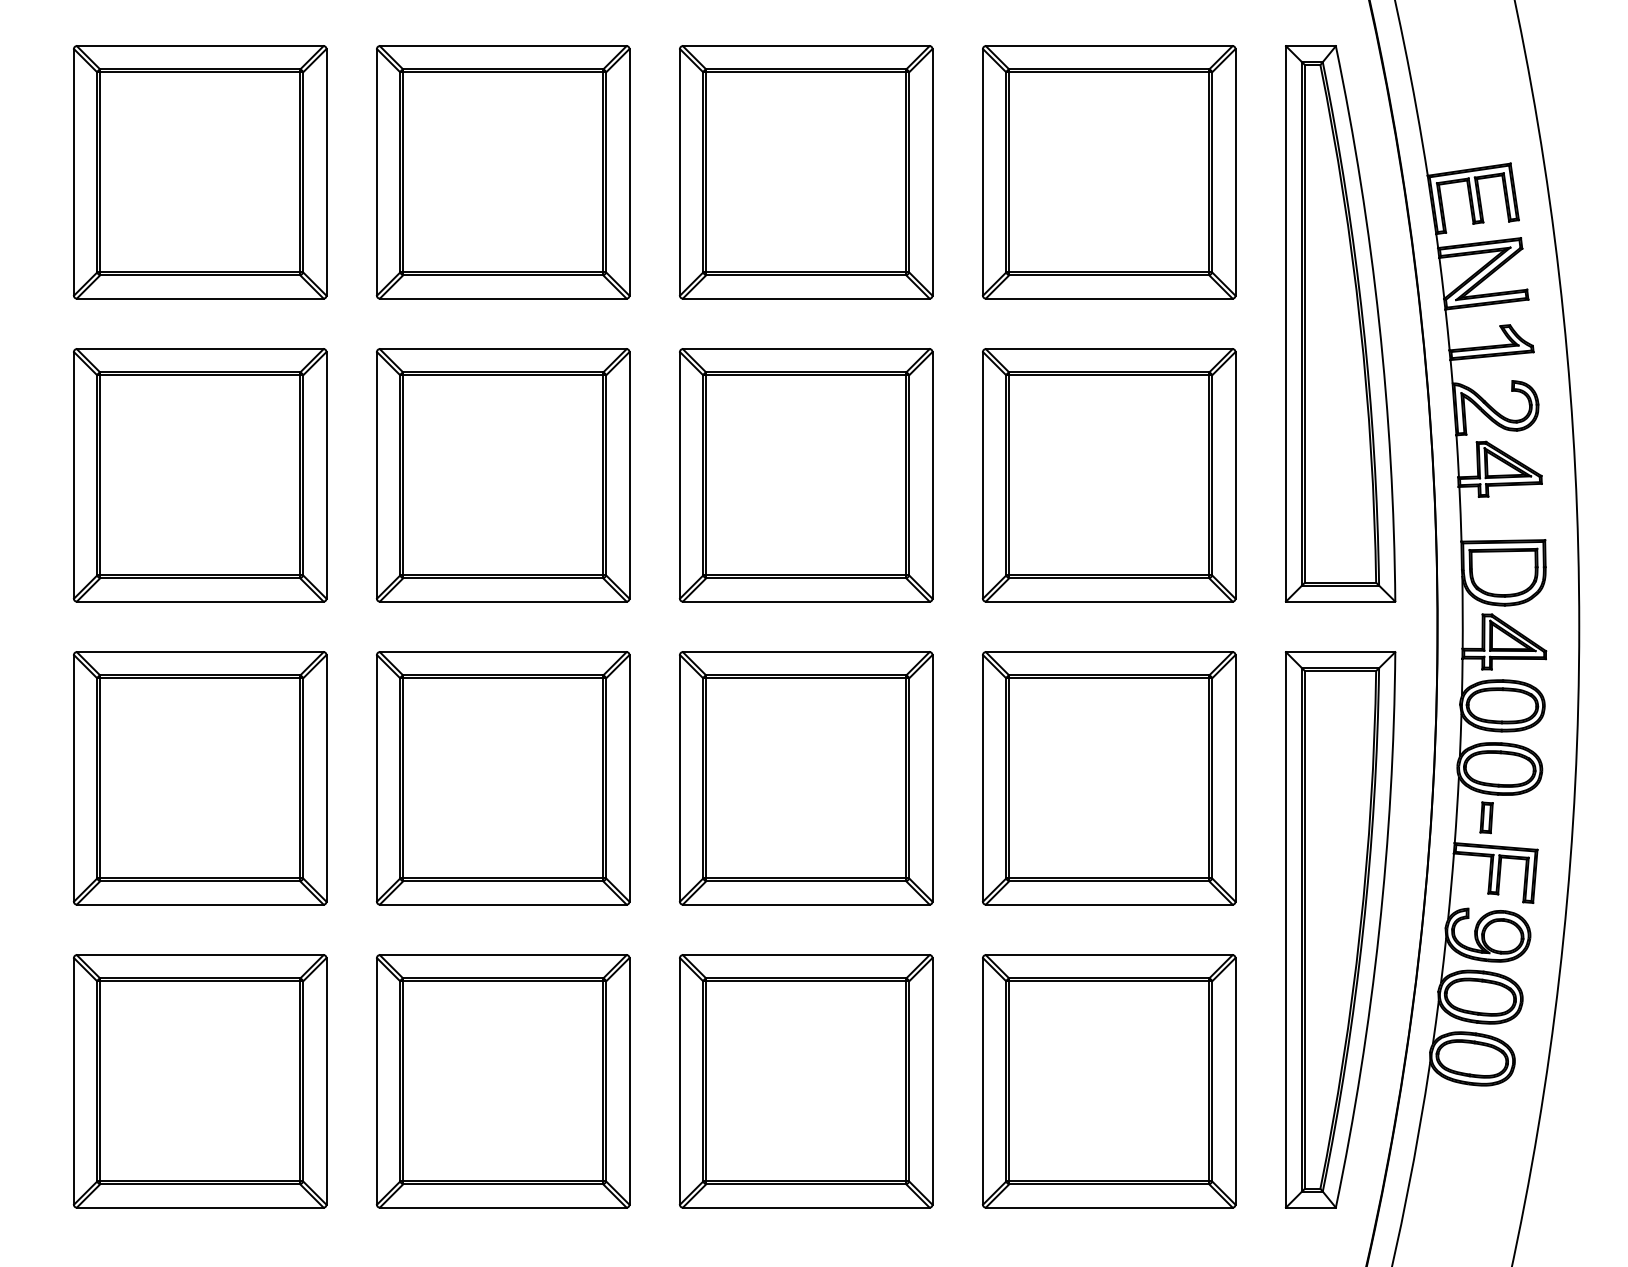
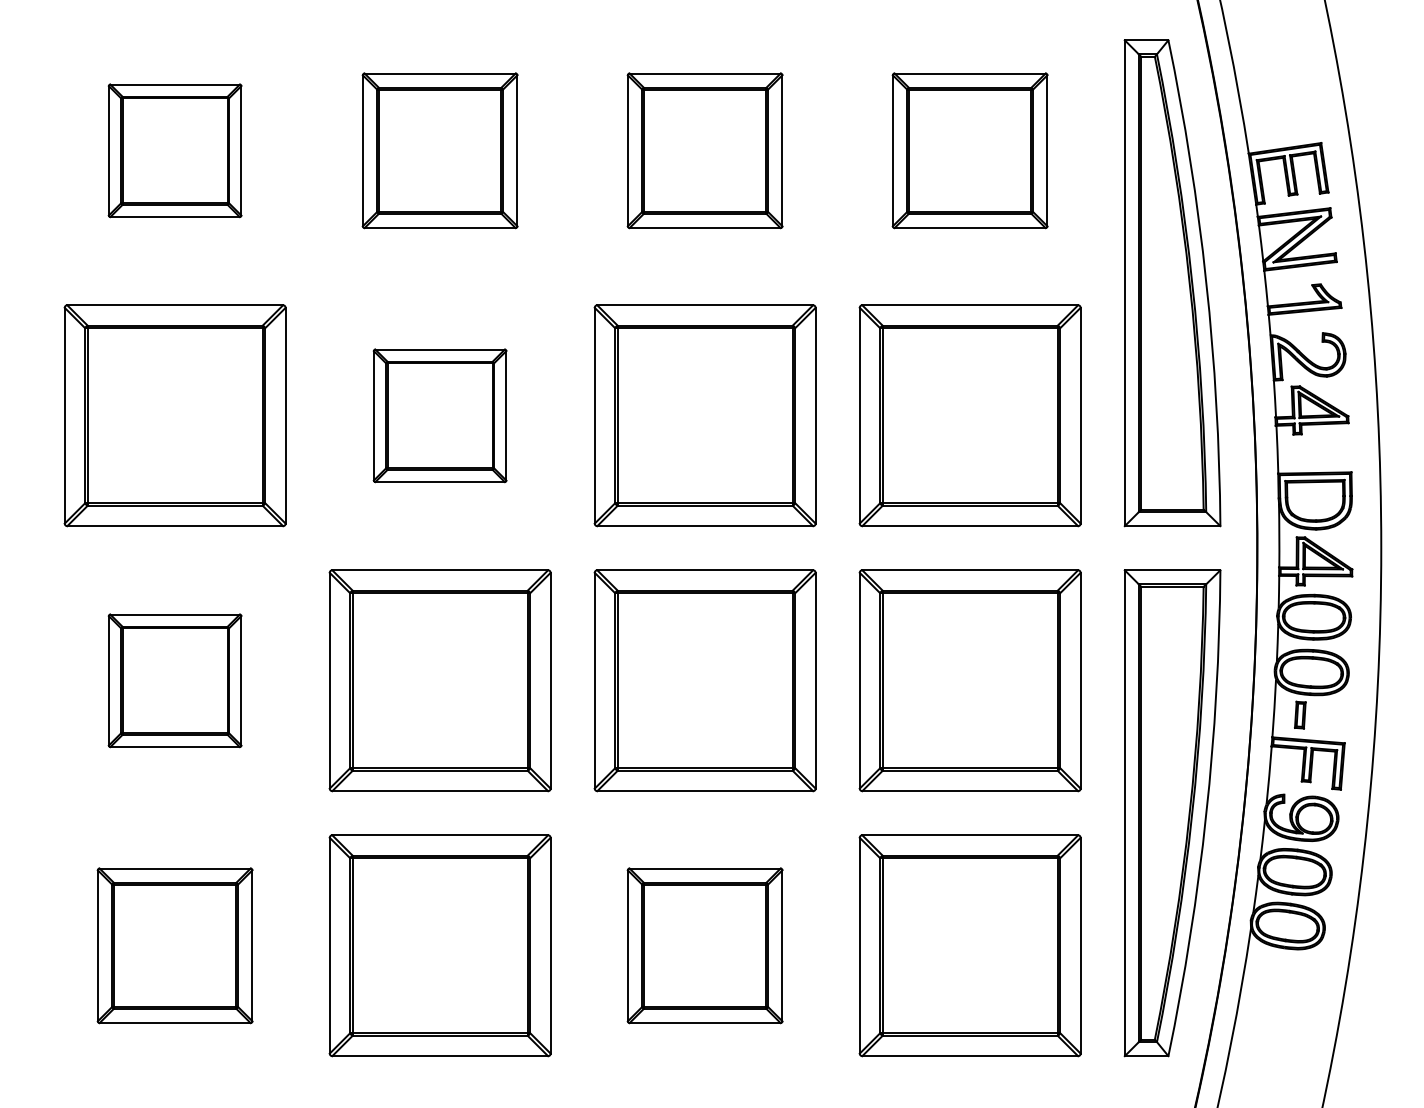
part: (199, 172) -> (174, 150), size x0.6
part: (502, 172) -> (439, 150), size x0.7
part: (805, 172) -> (704, 150), size x0.7
part: (1108, 172) -> (969, 150), size x0.7
part: (502, 475) -> (439, 415), size x0.6
part: (199, 778) -> (174, 680), size x0.6
part: (199, 1081) -> (174, 945), size x0.7
part: (805, 1081) -> (704, 945), size x0.7

